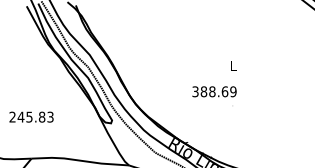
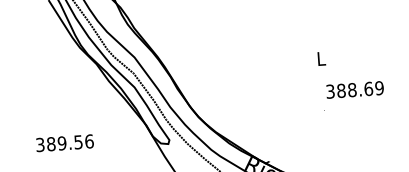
text: (214, 91) -> (355, 89), moved
text: (31, 116) -> (64, 142), 245.83 -> 389.56

